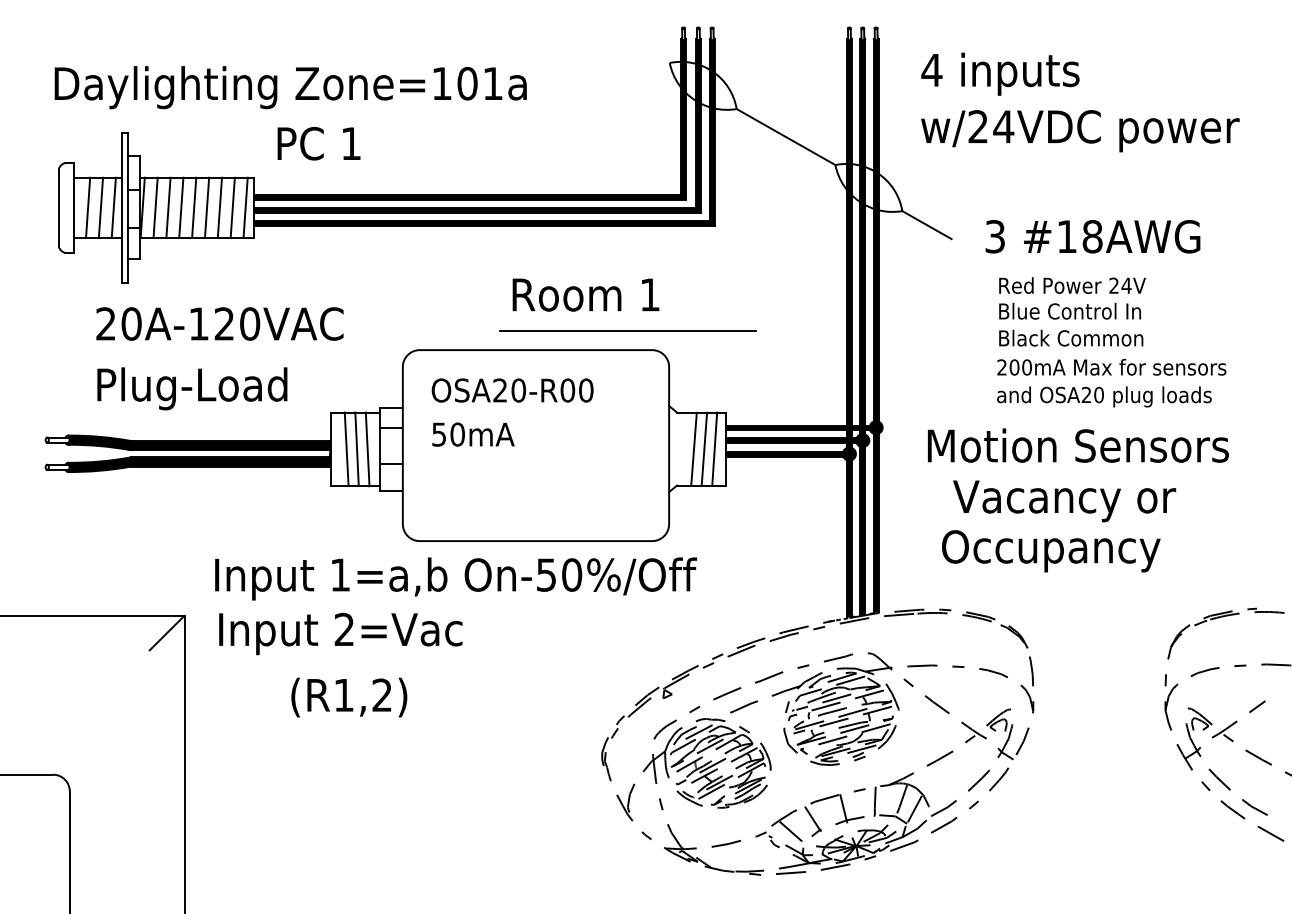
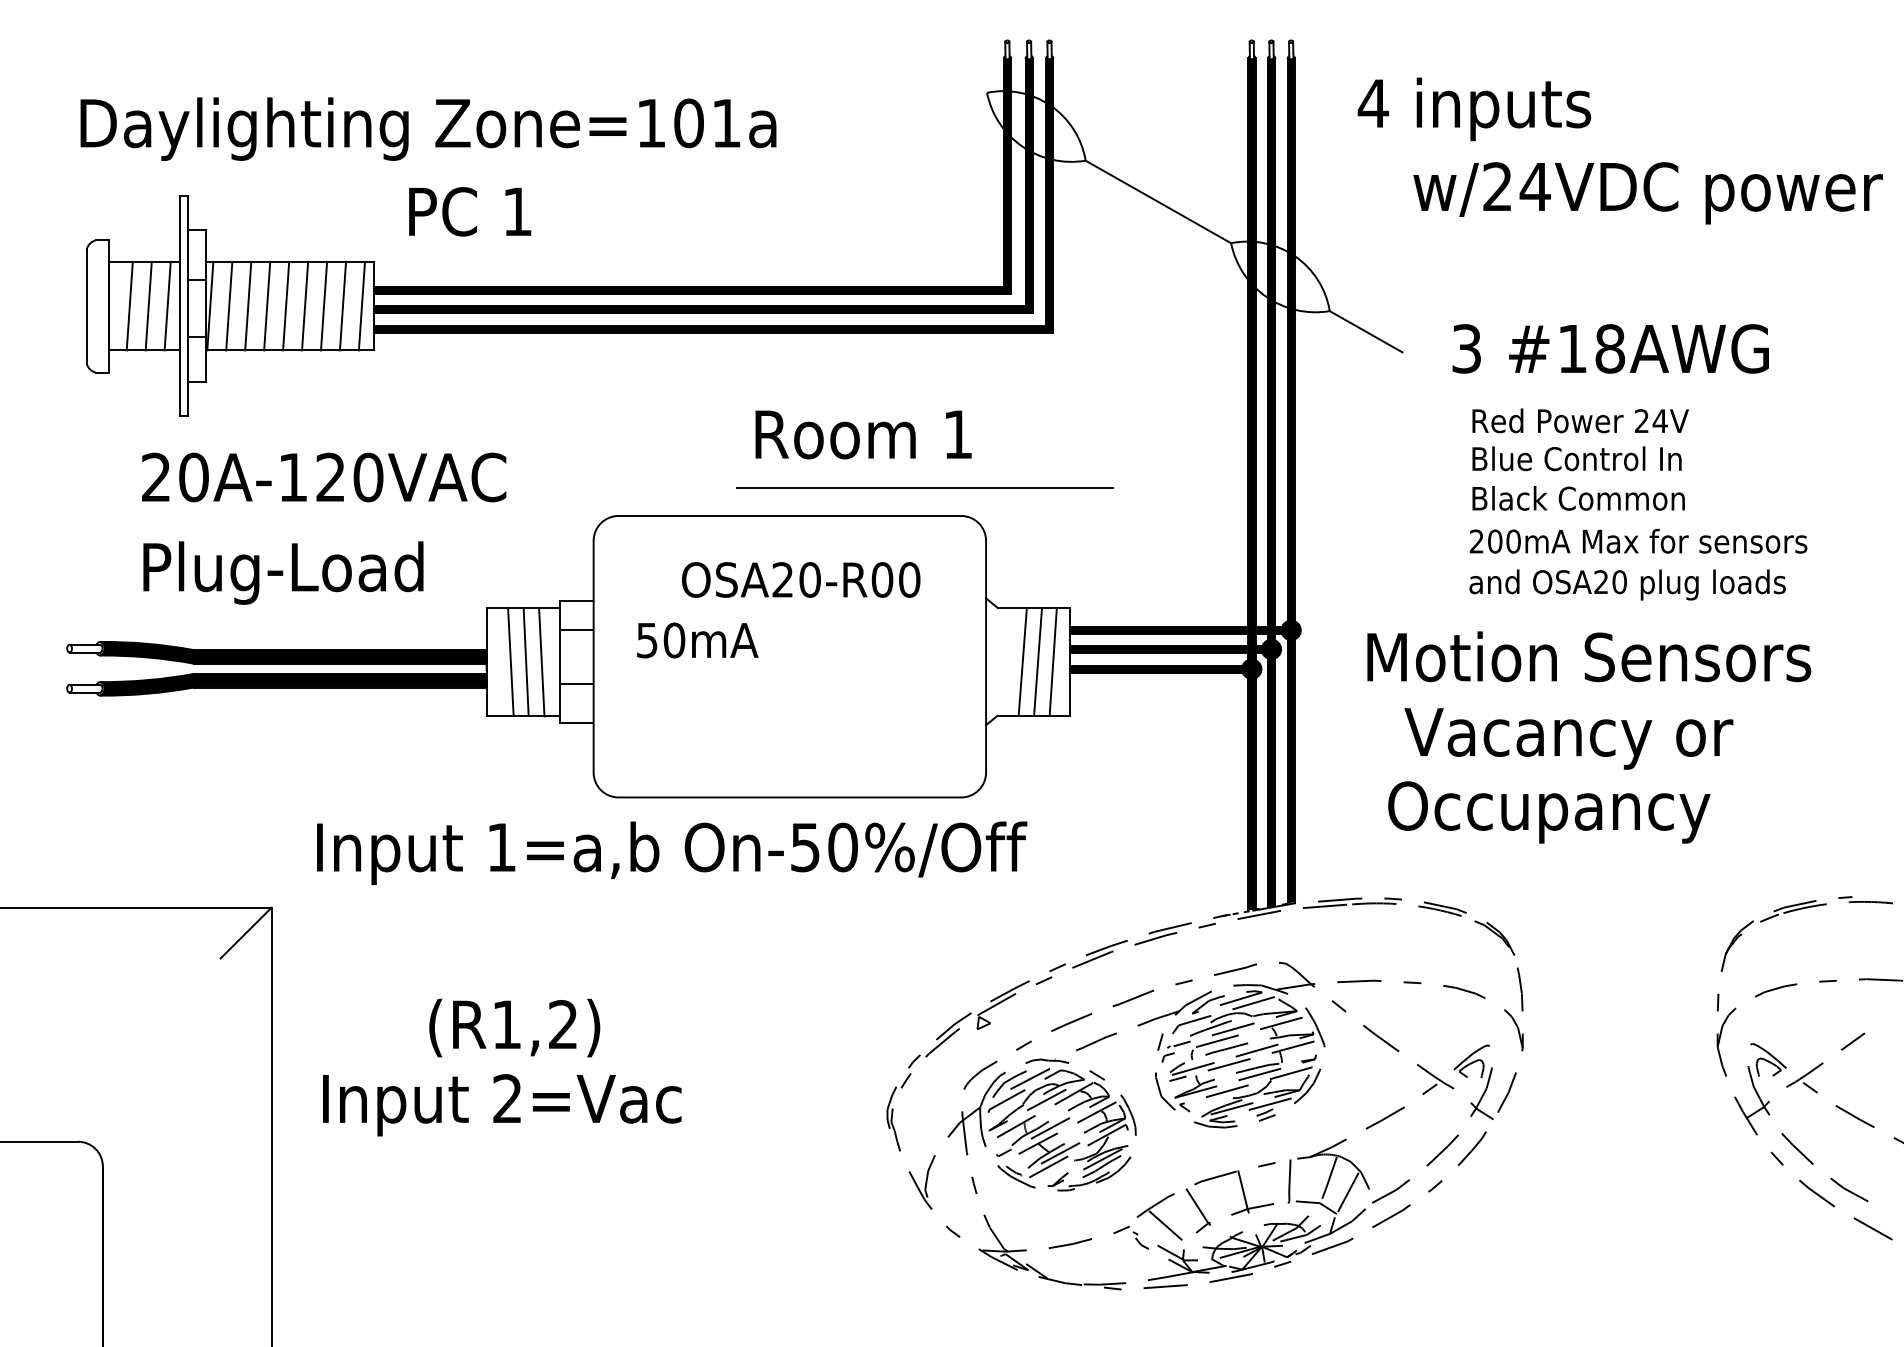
text: (1080, 131) -> (1648, 193), moved
text: (512, 390) -> (800, 579), moved
text: (340, 633) -> (501, 1104), moved

